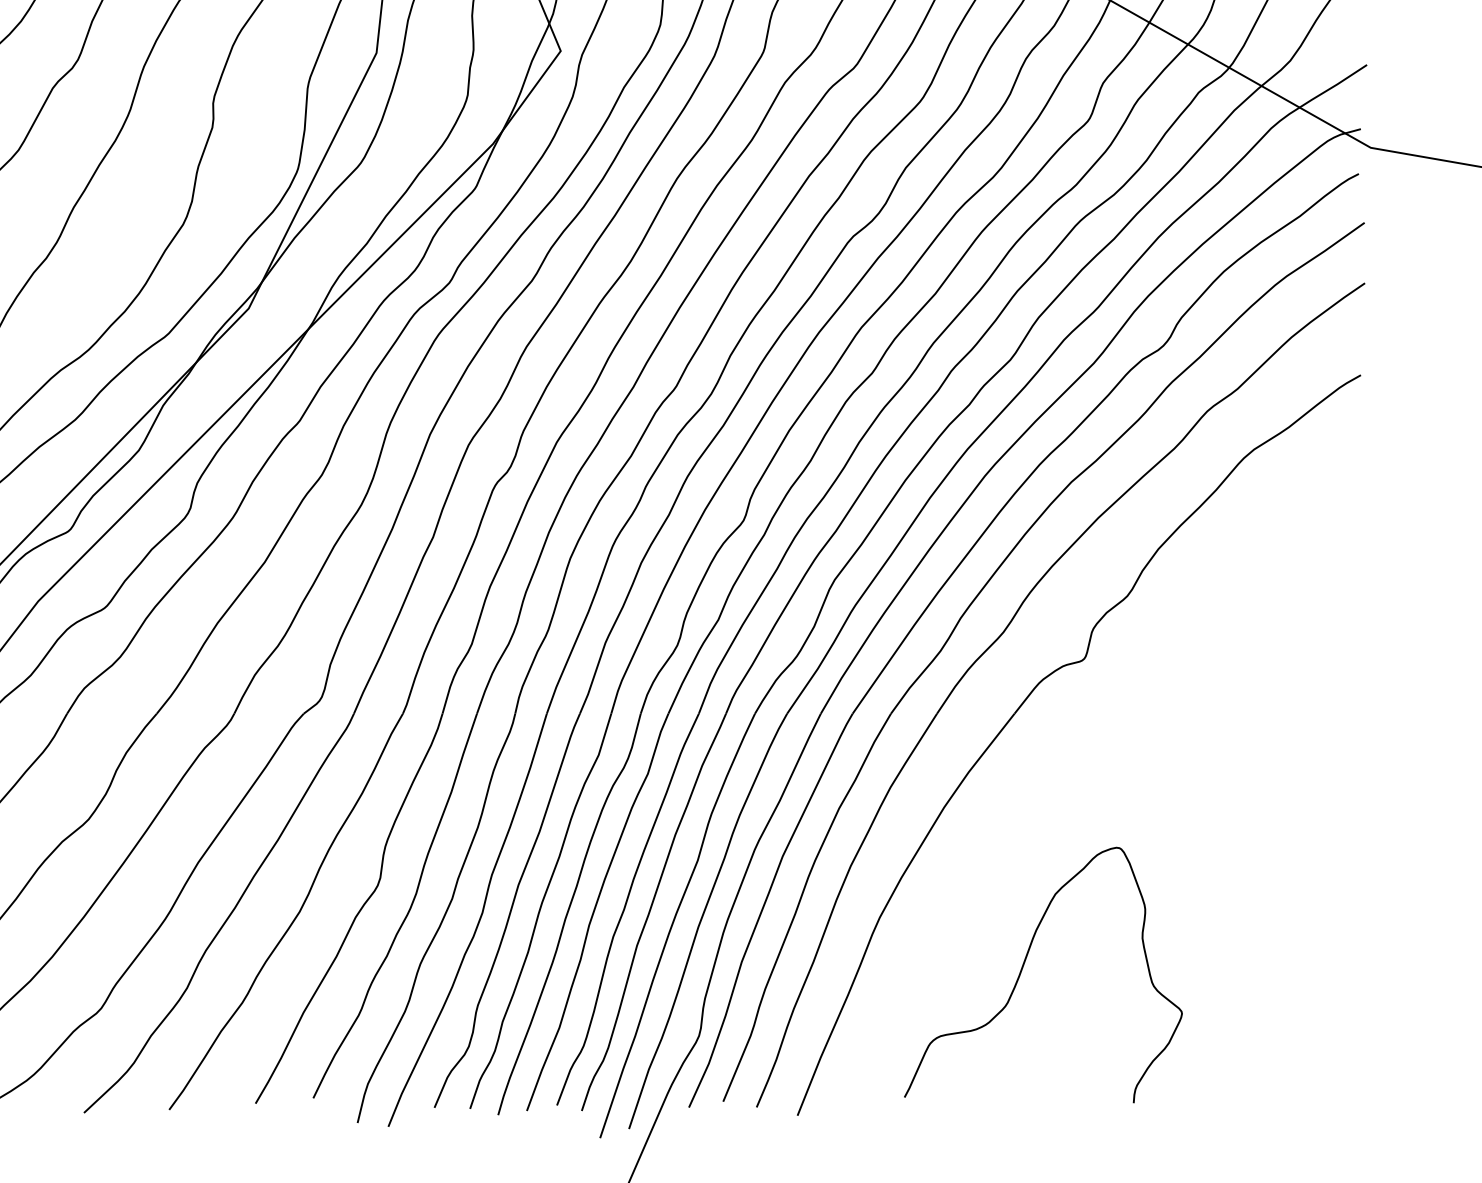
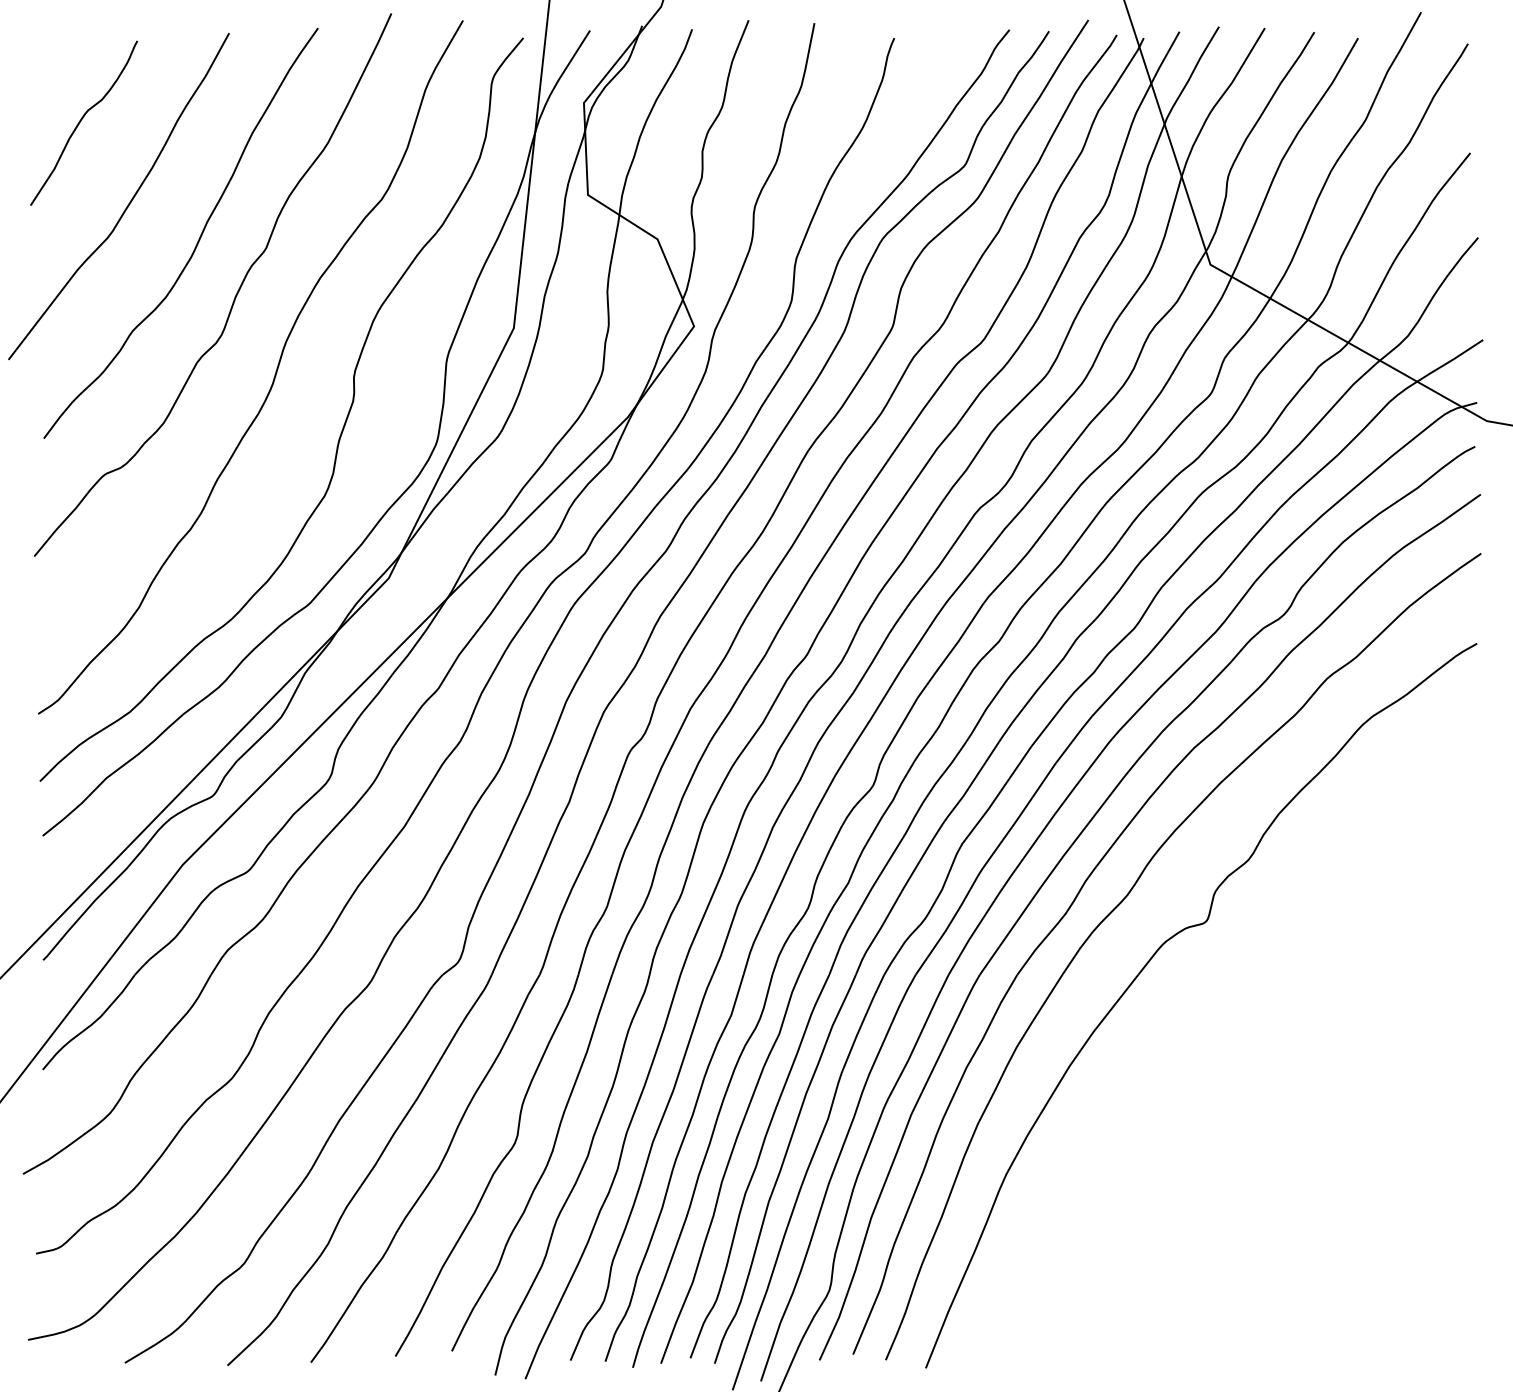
curve: (1024, 966) -> (1147, 1222), removed

